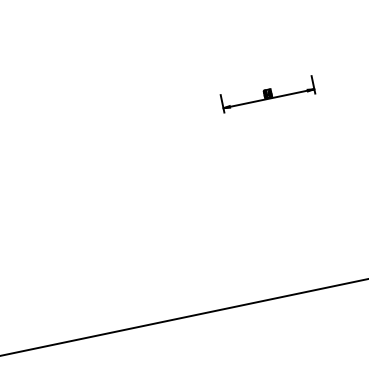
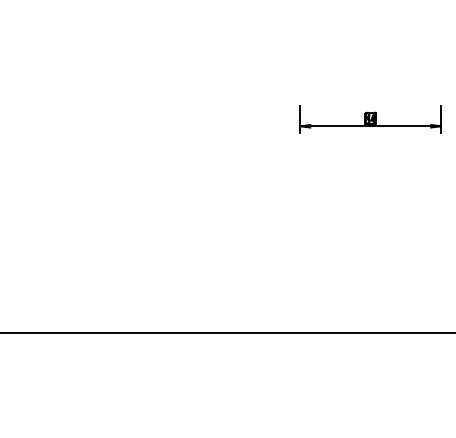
part: (267, 94) -> (370, 119), size x1.43

